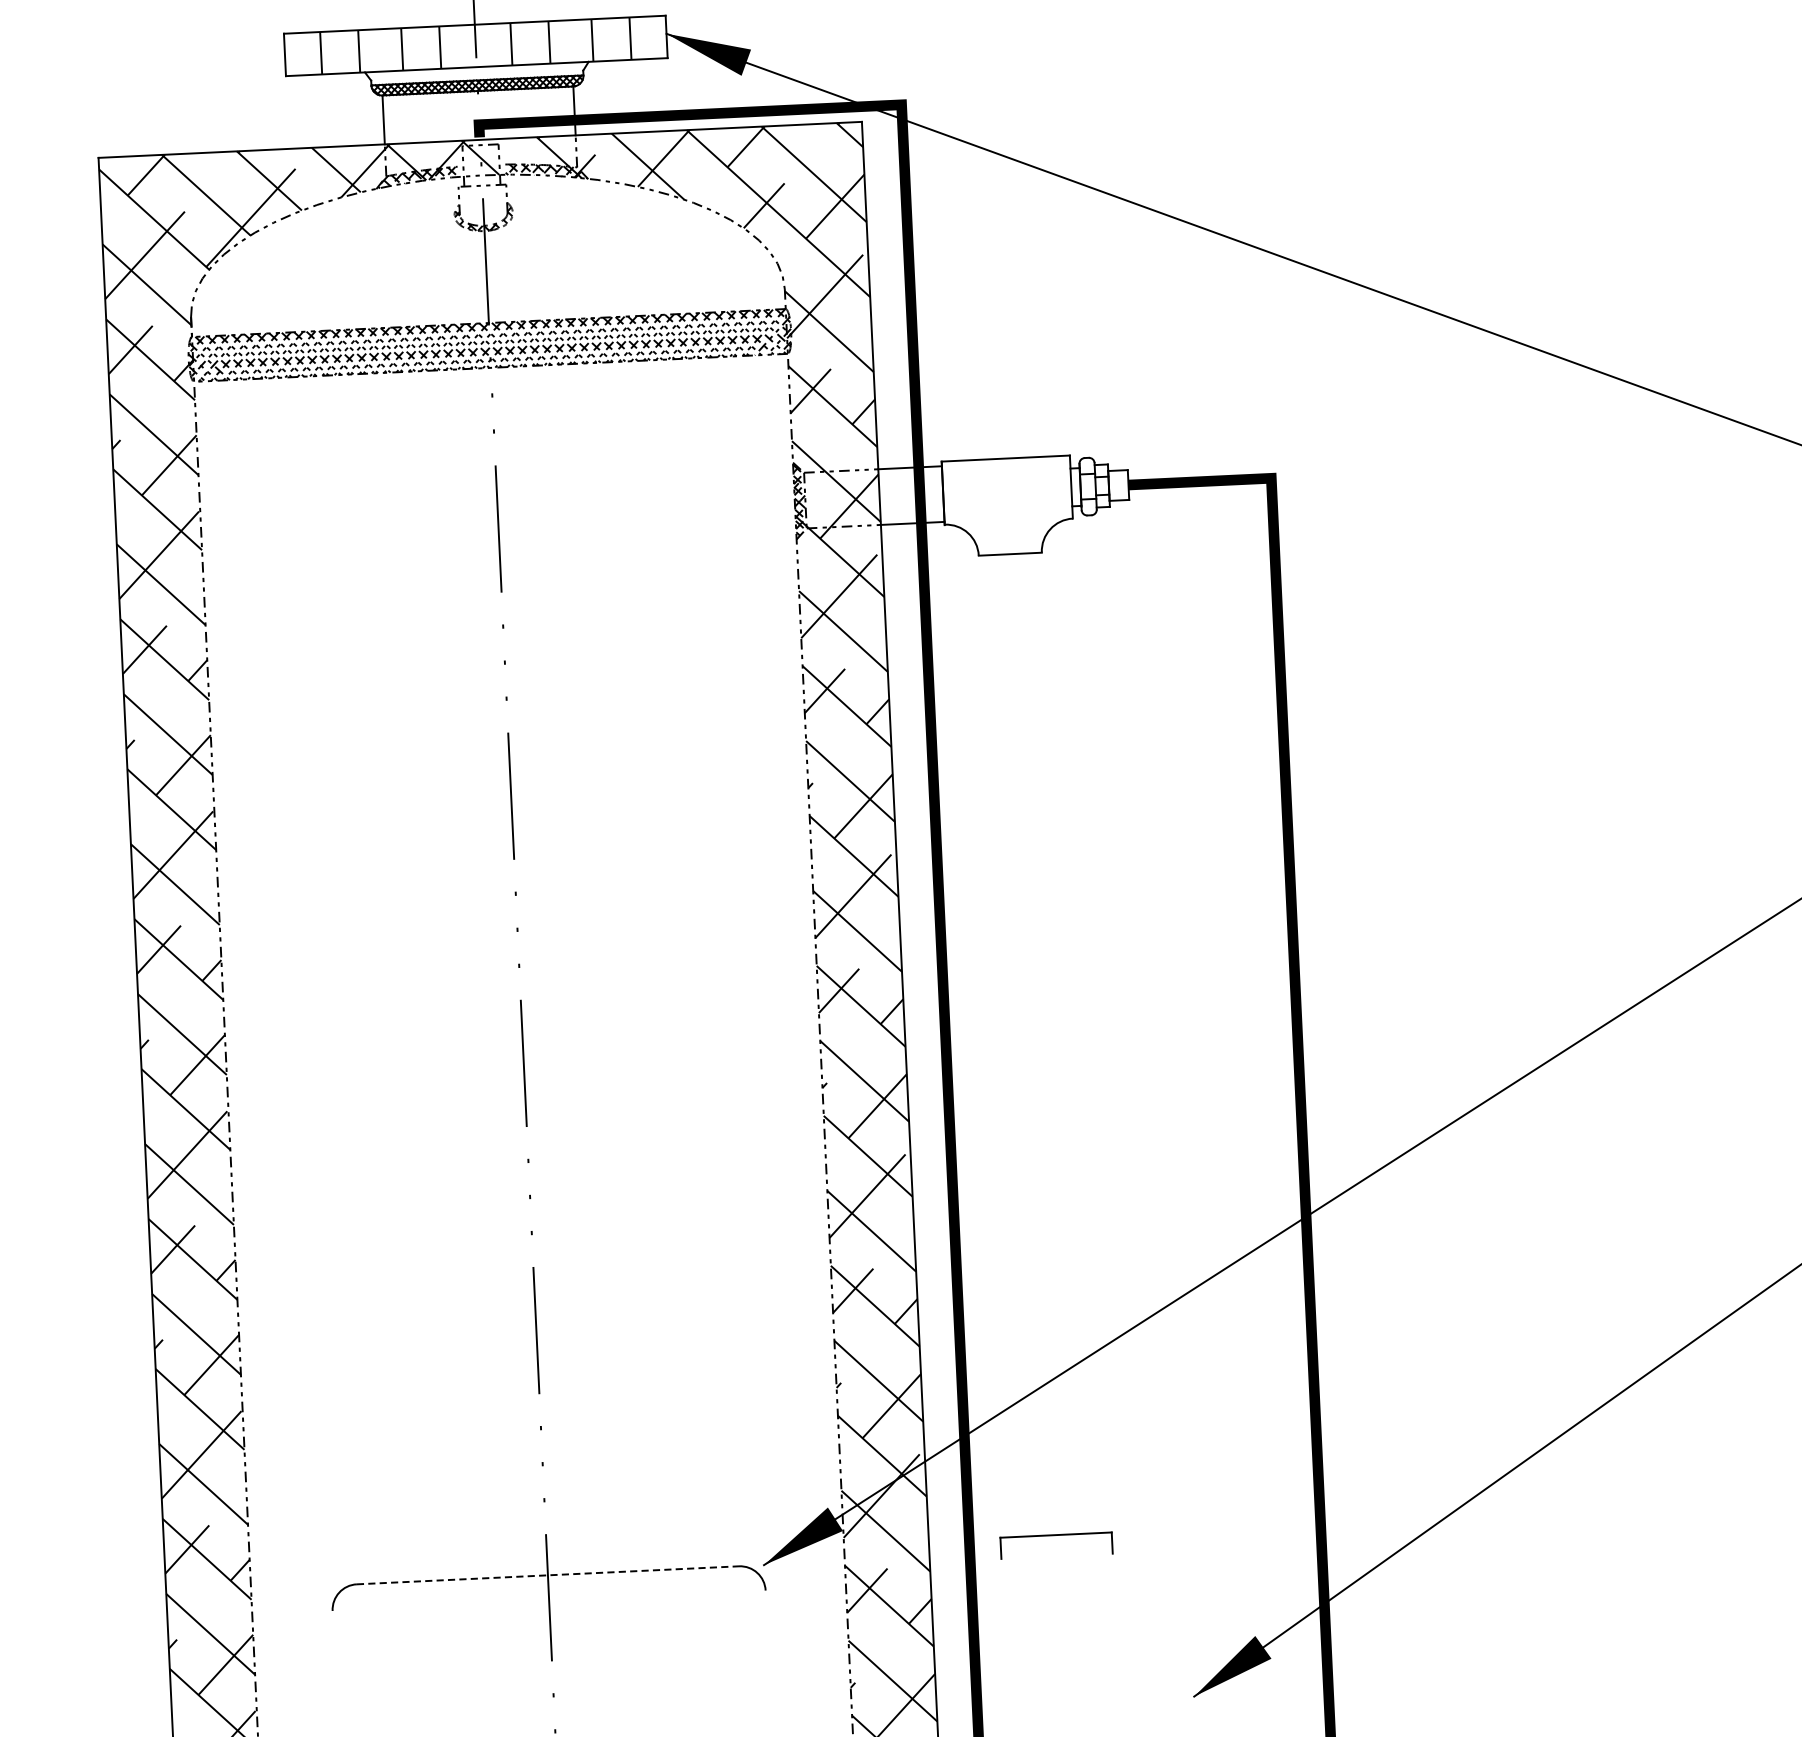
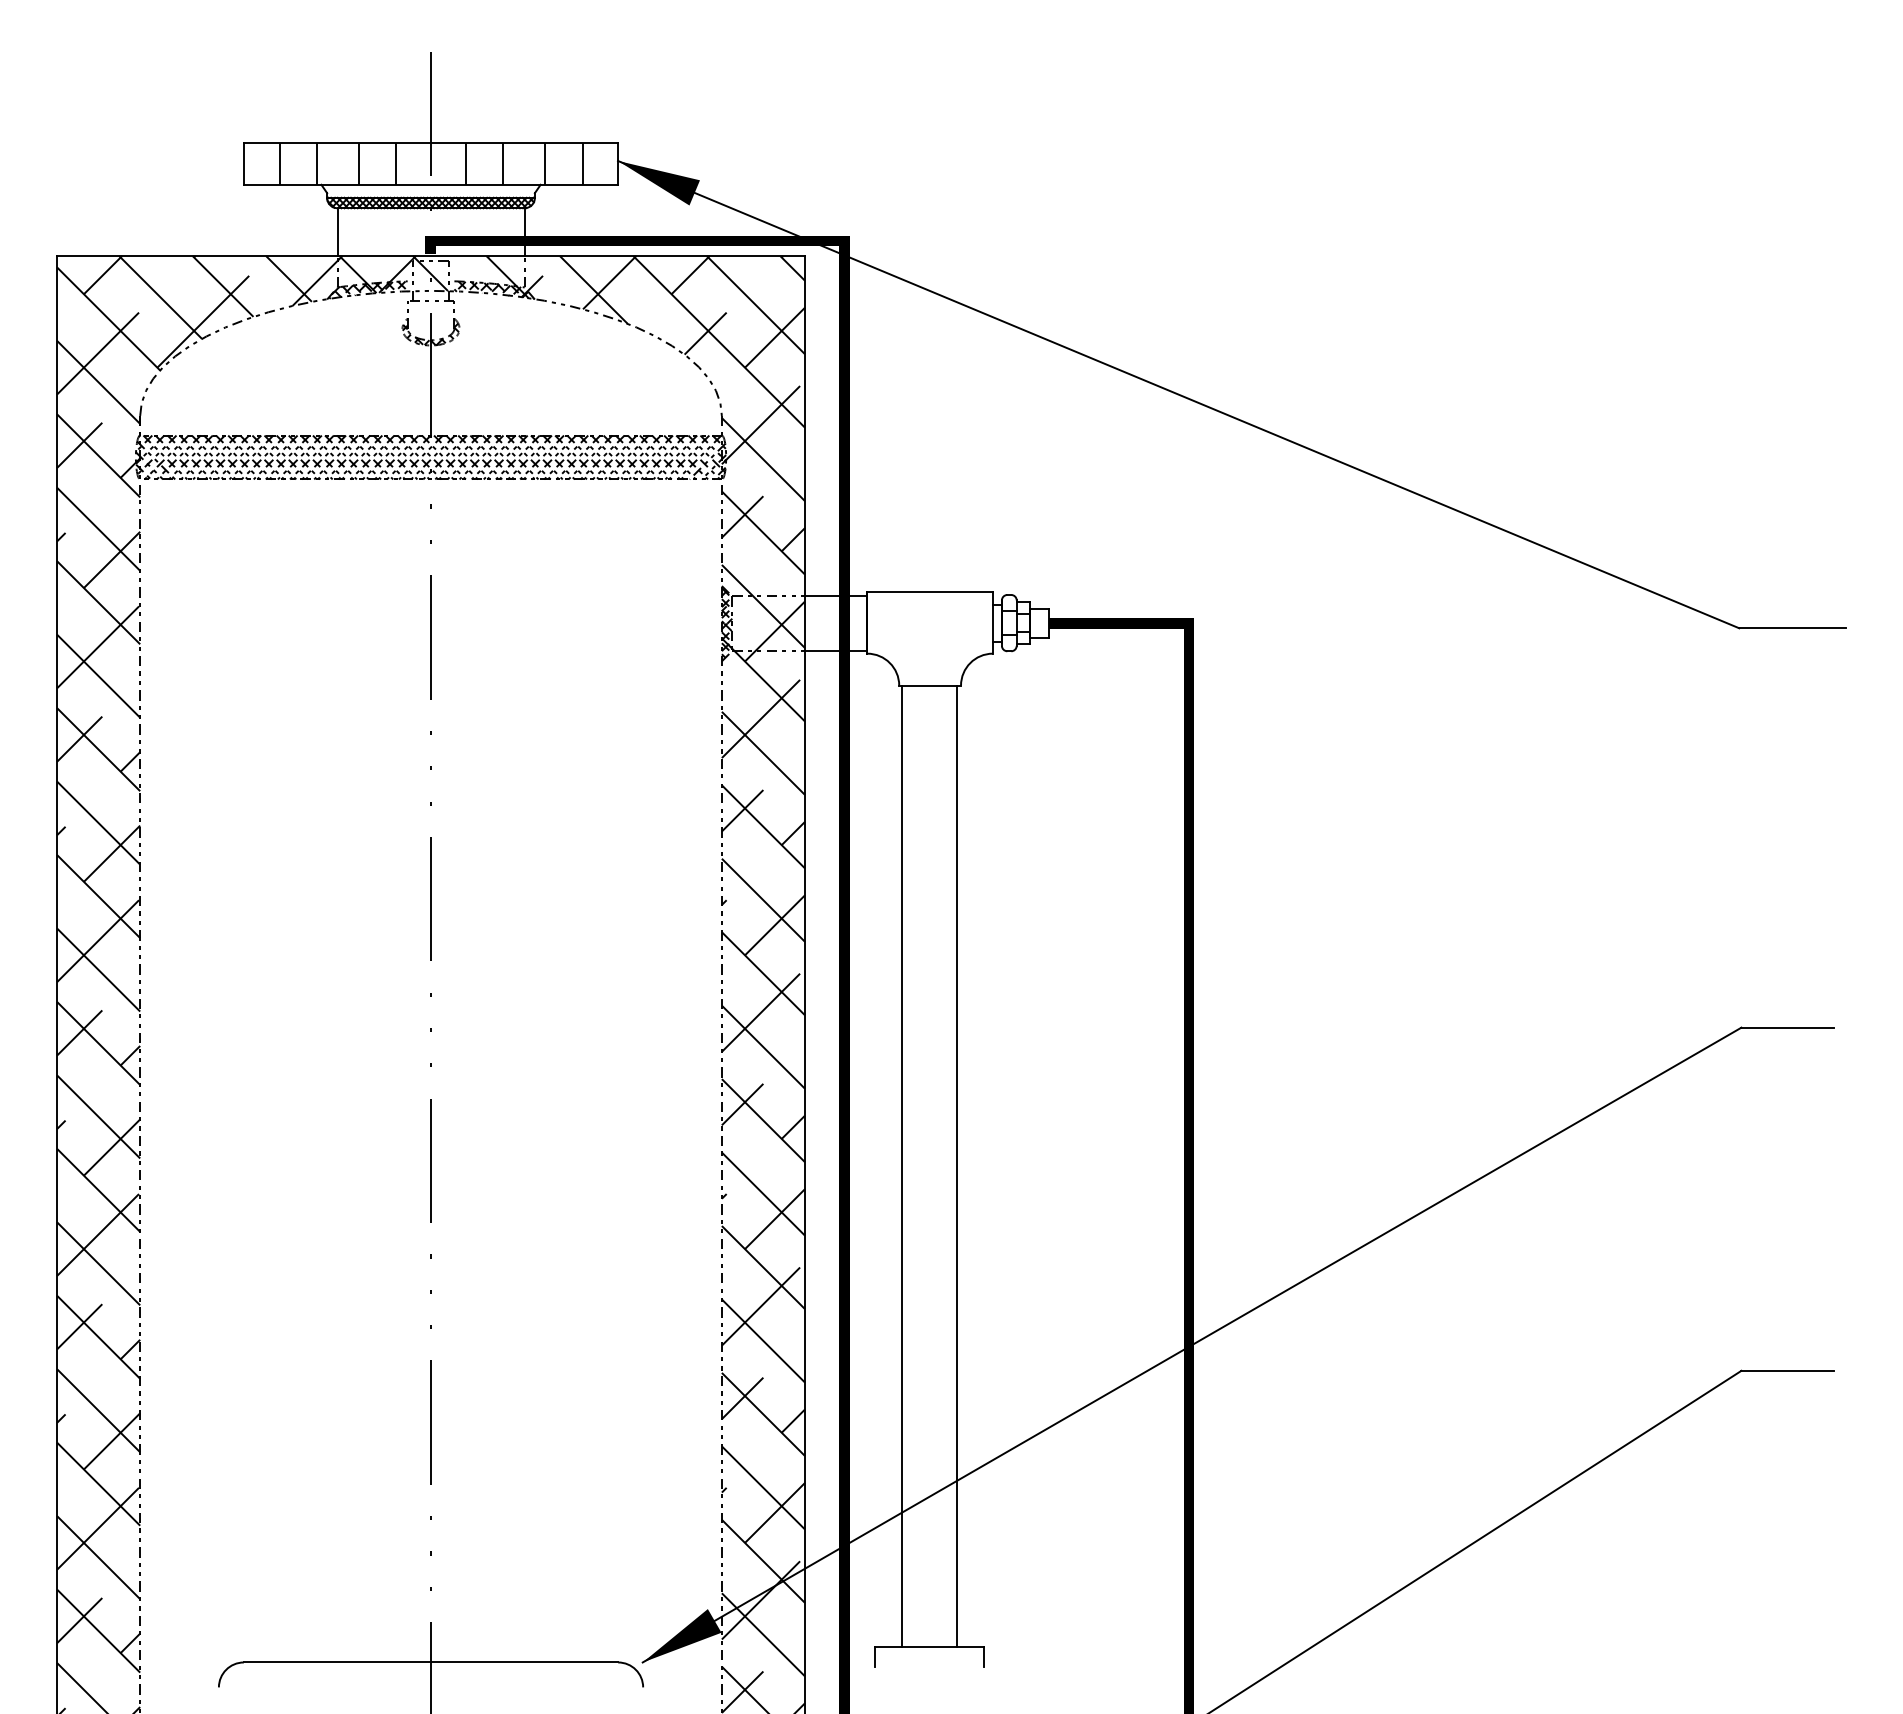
line: (1060, 1043) -> (956, 1166), added
line: (1005, 1046) -> (902, 1166), added
line: (548, 1575) -> (431, 1662), dashed -> solid

